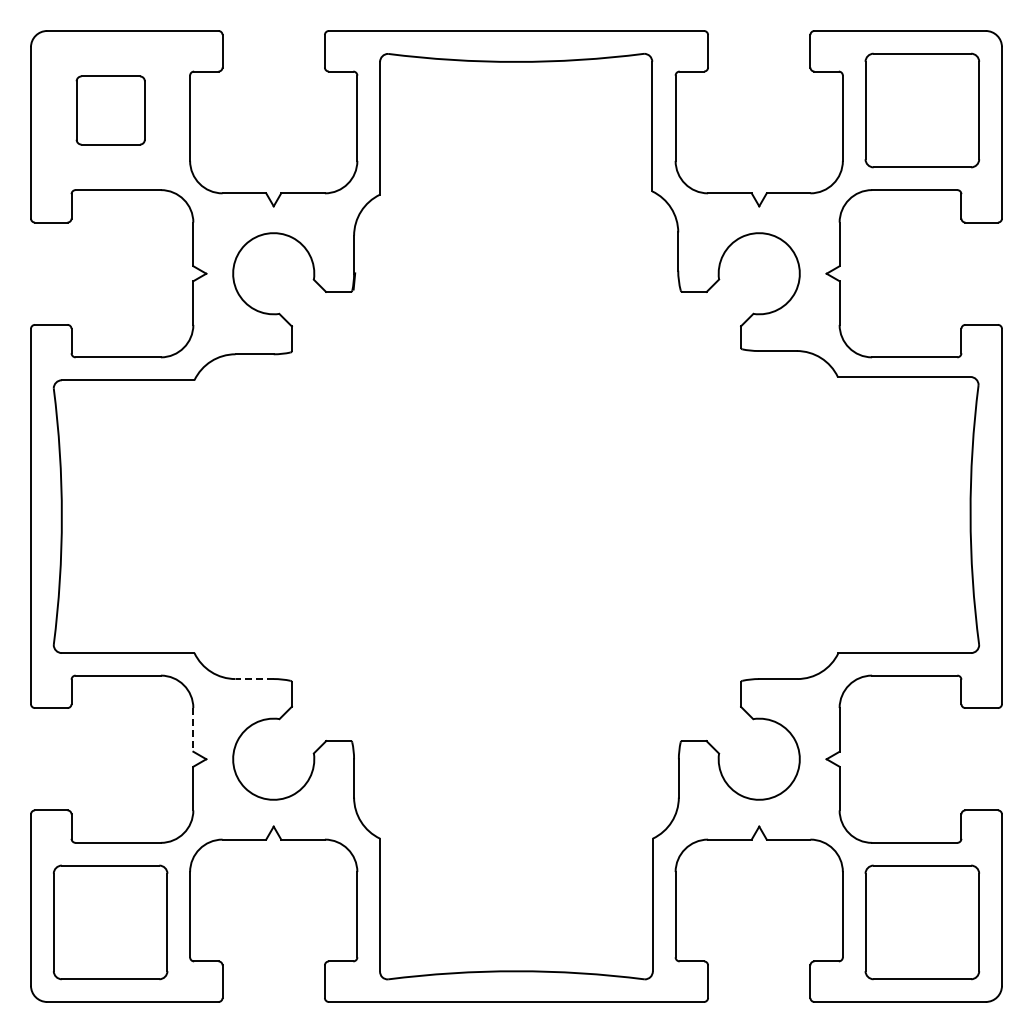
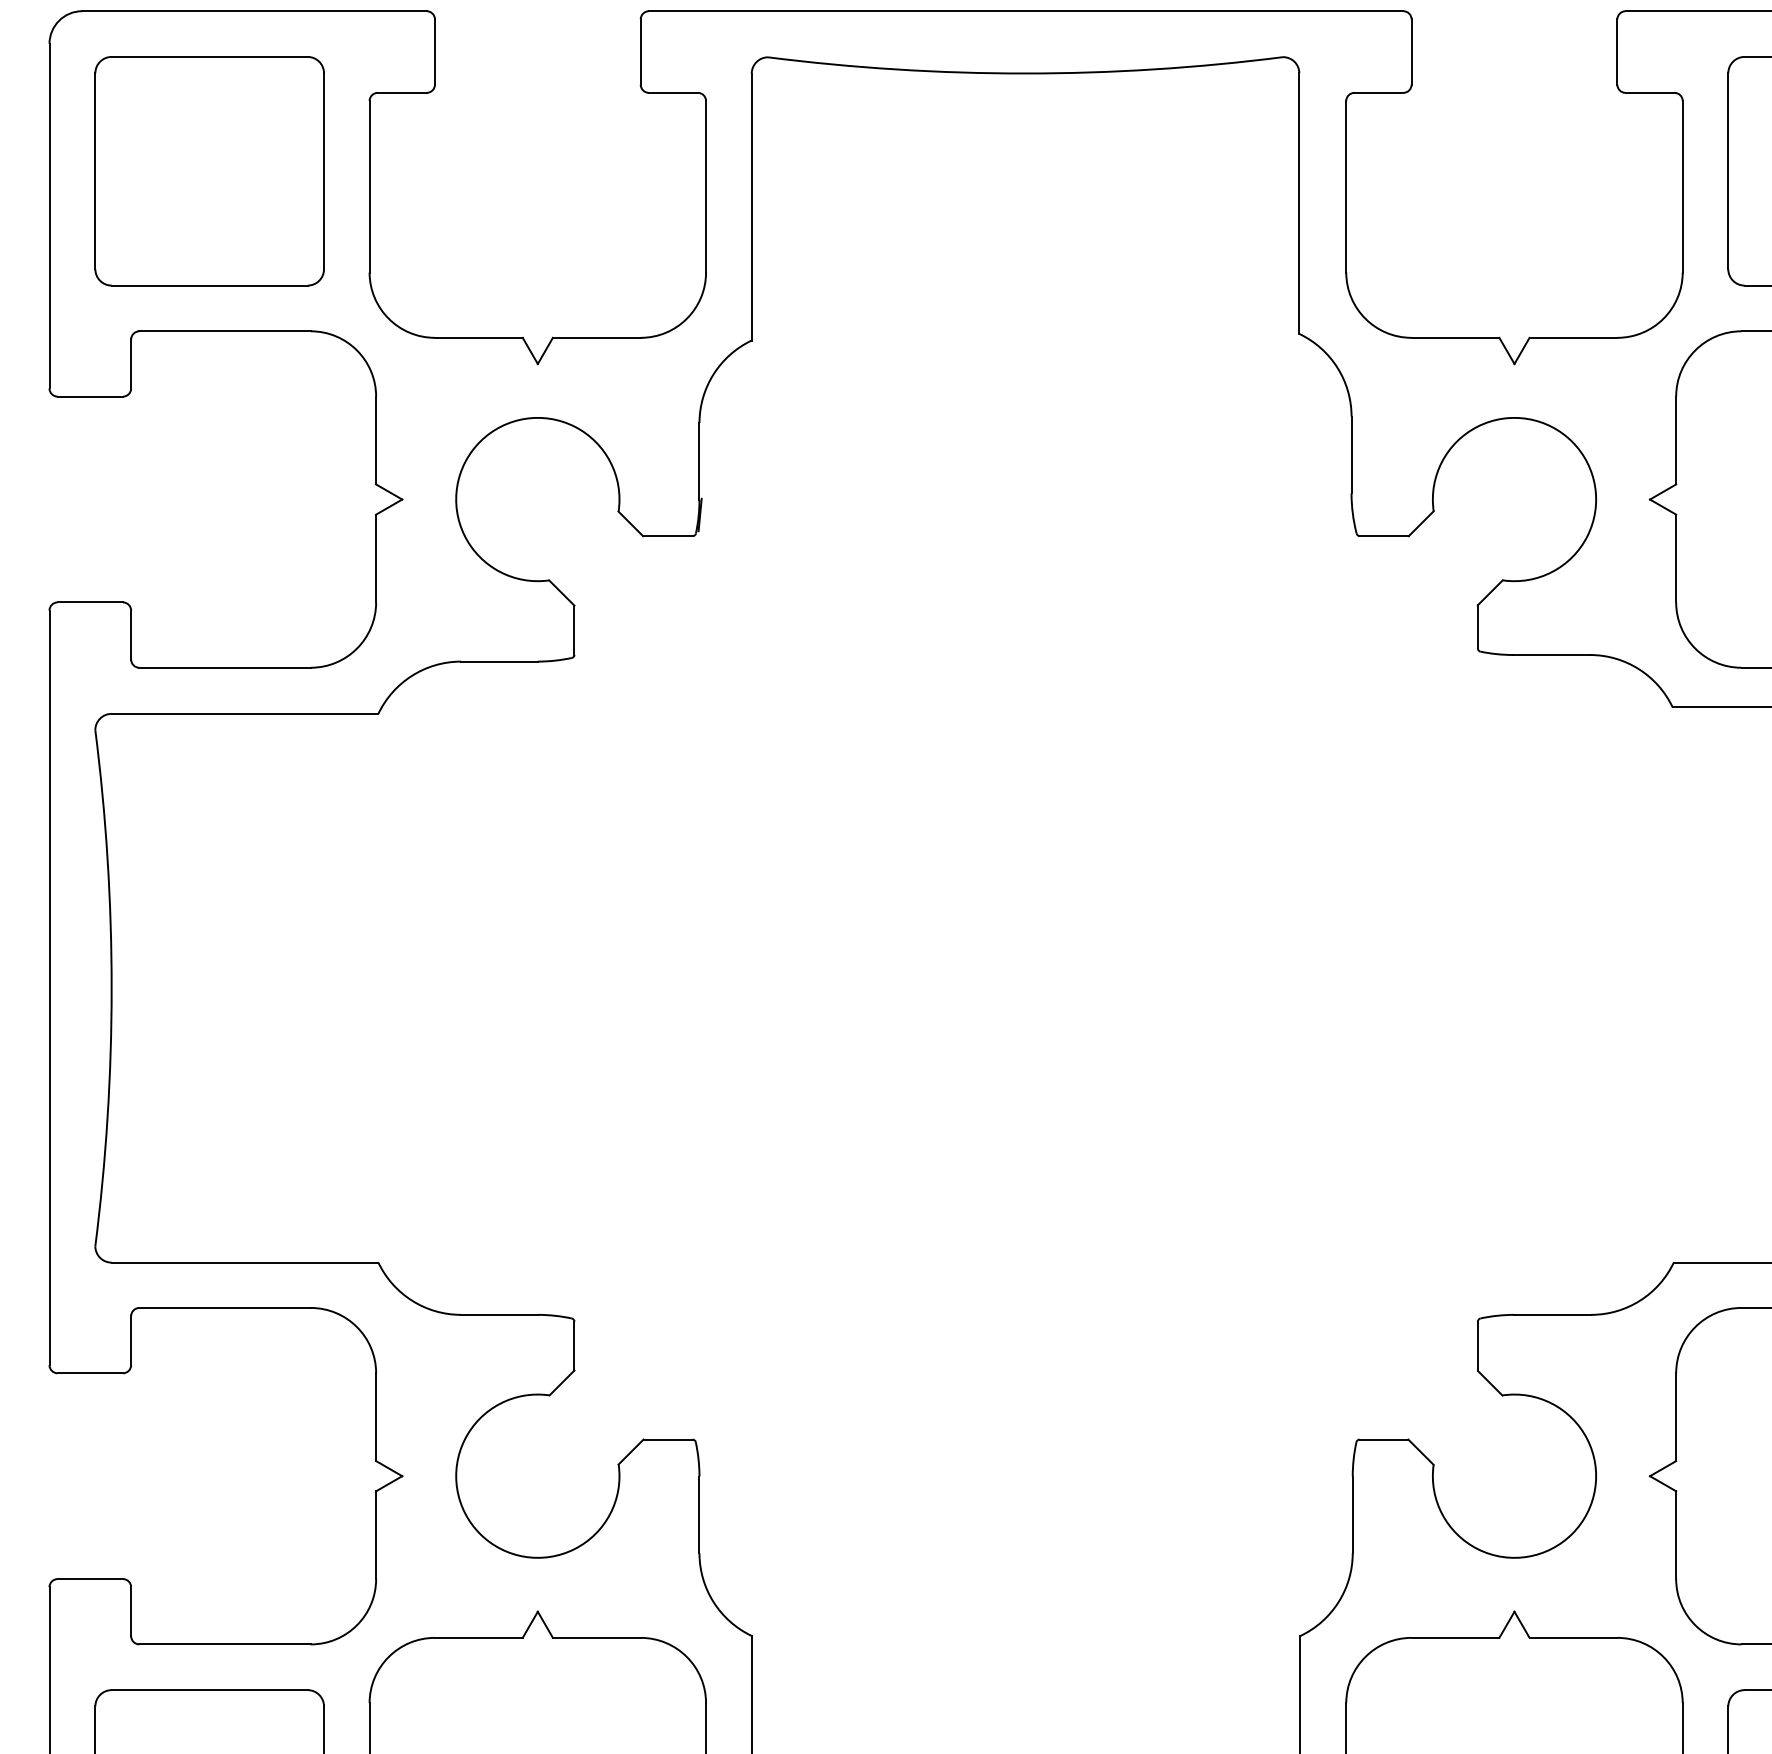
part: (110, 110) -> (209, 171), size x1.67
line: (254, 679) -> (499, 1315), dashed -> solid
line: (193, 729) -> (376, 1416), dashed -> solid

